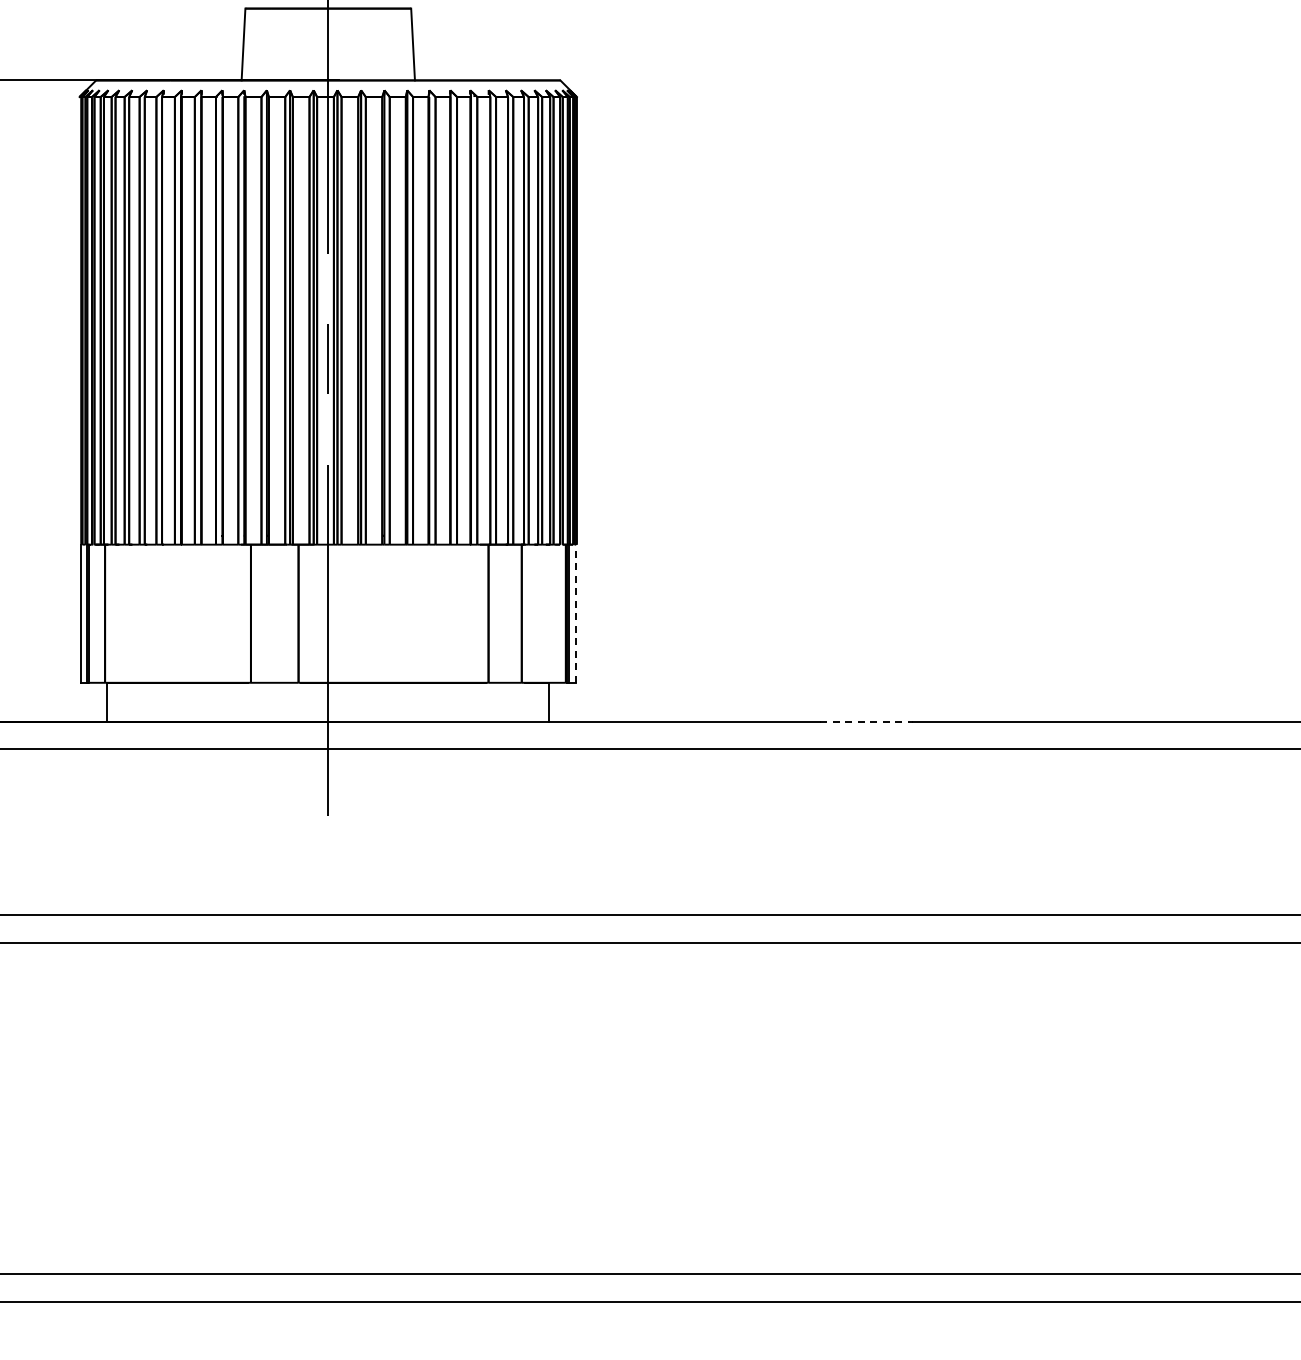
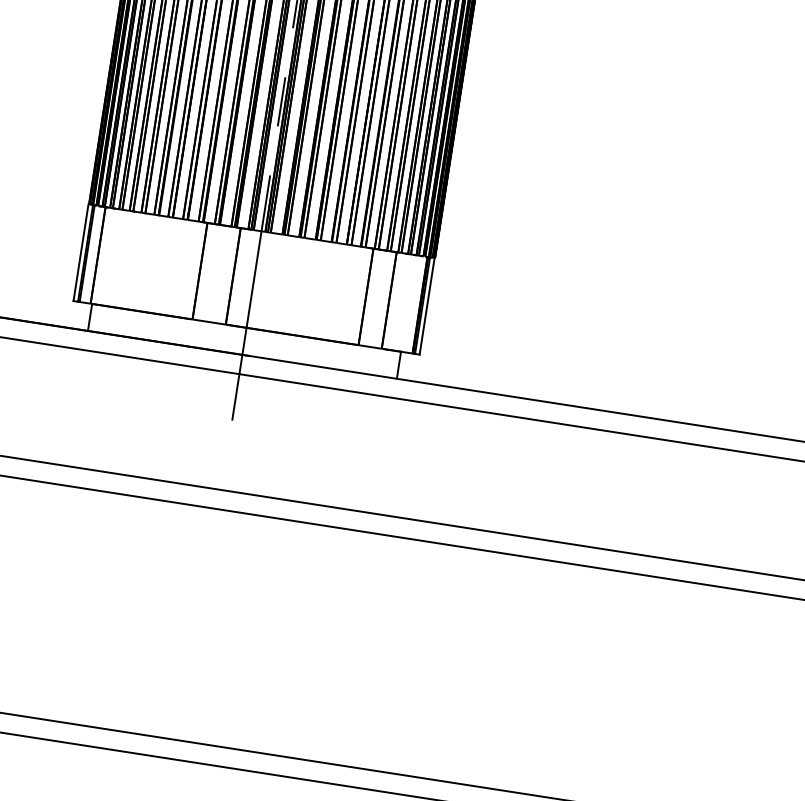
line: (575, 613) -> (426, 306), dashed -> solid
line: (866, 721) -> (618, 413), dashed -> solid

